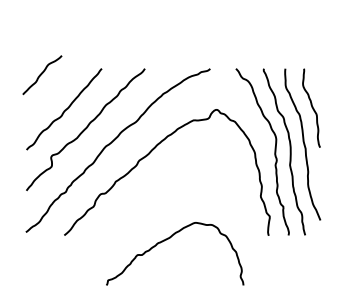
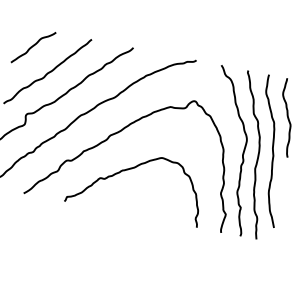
curve: (42, 74) -> (33, 46), moved
curve: (168, 239) -> (133, 168), moved

